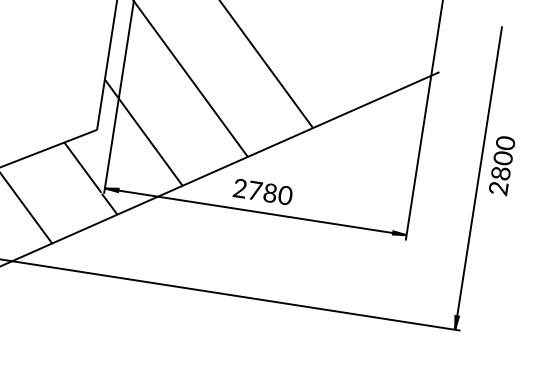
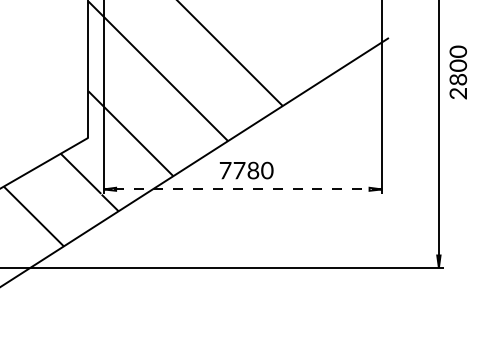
text: (502, 165) -> (458, 72), moved
text: (240, 188) -> (225, 170), 2780 -> 7780
line: (255, 211) -> (242, 189), solid -> dashed

